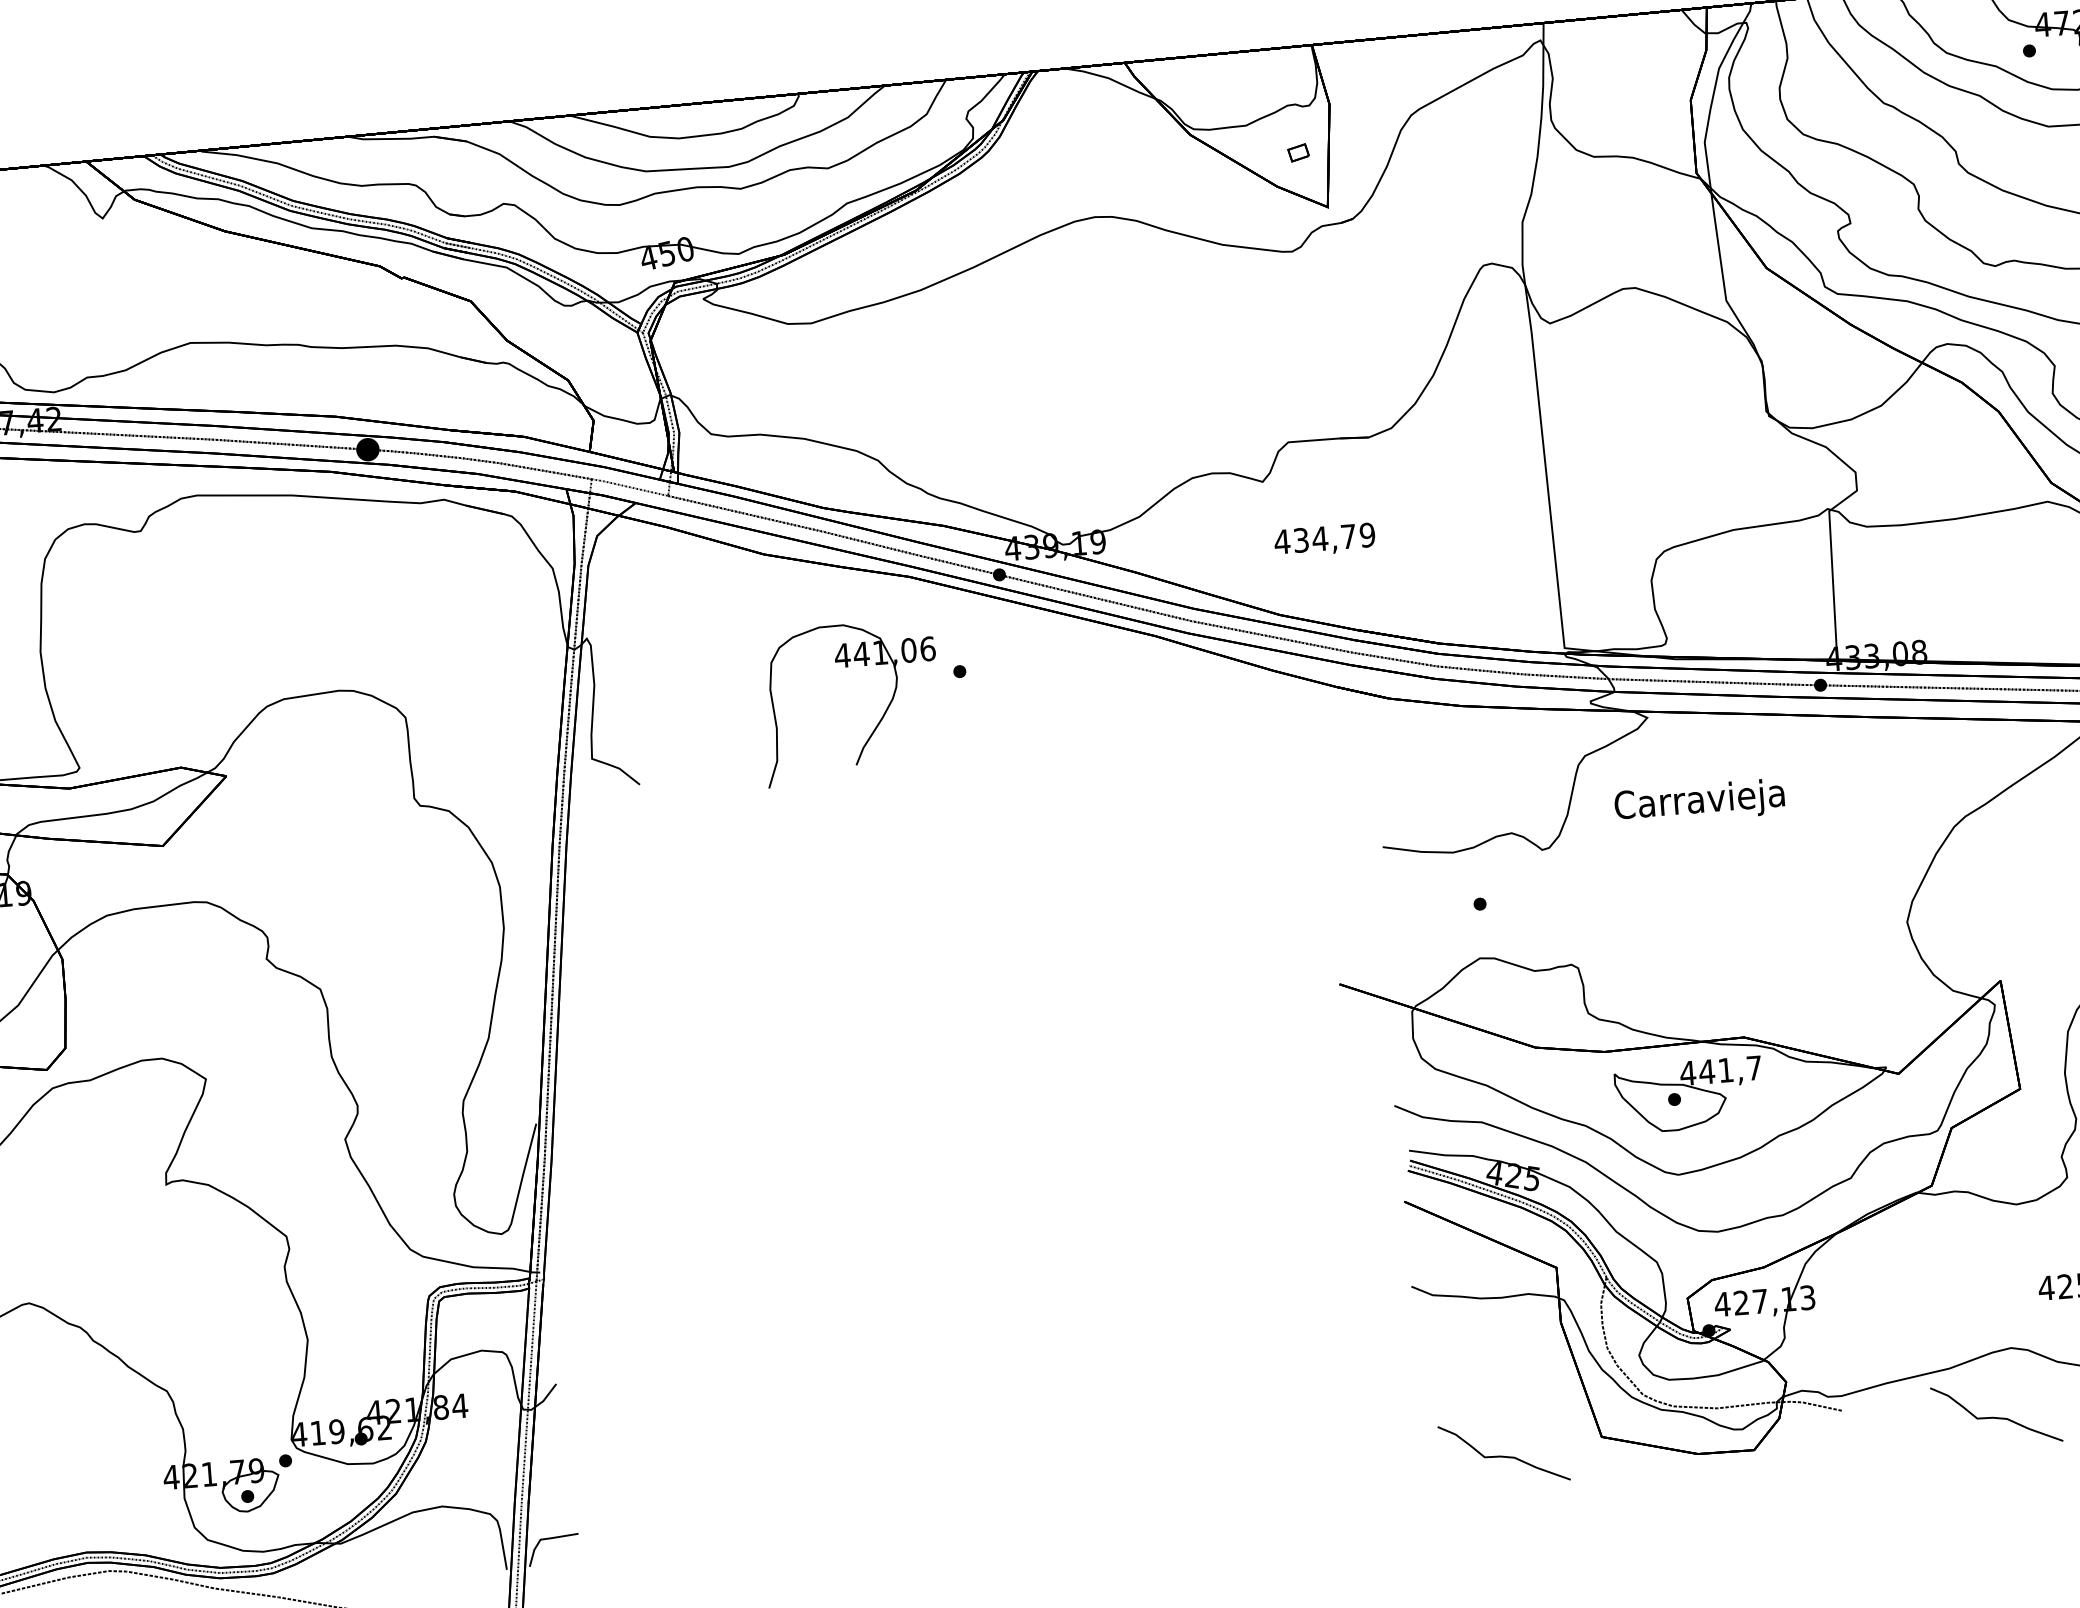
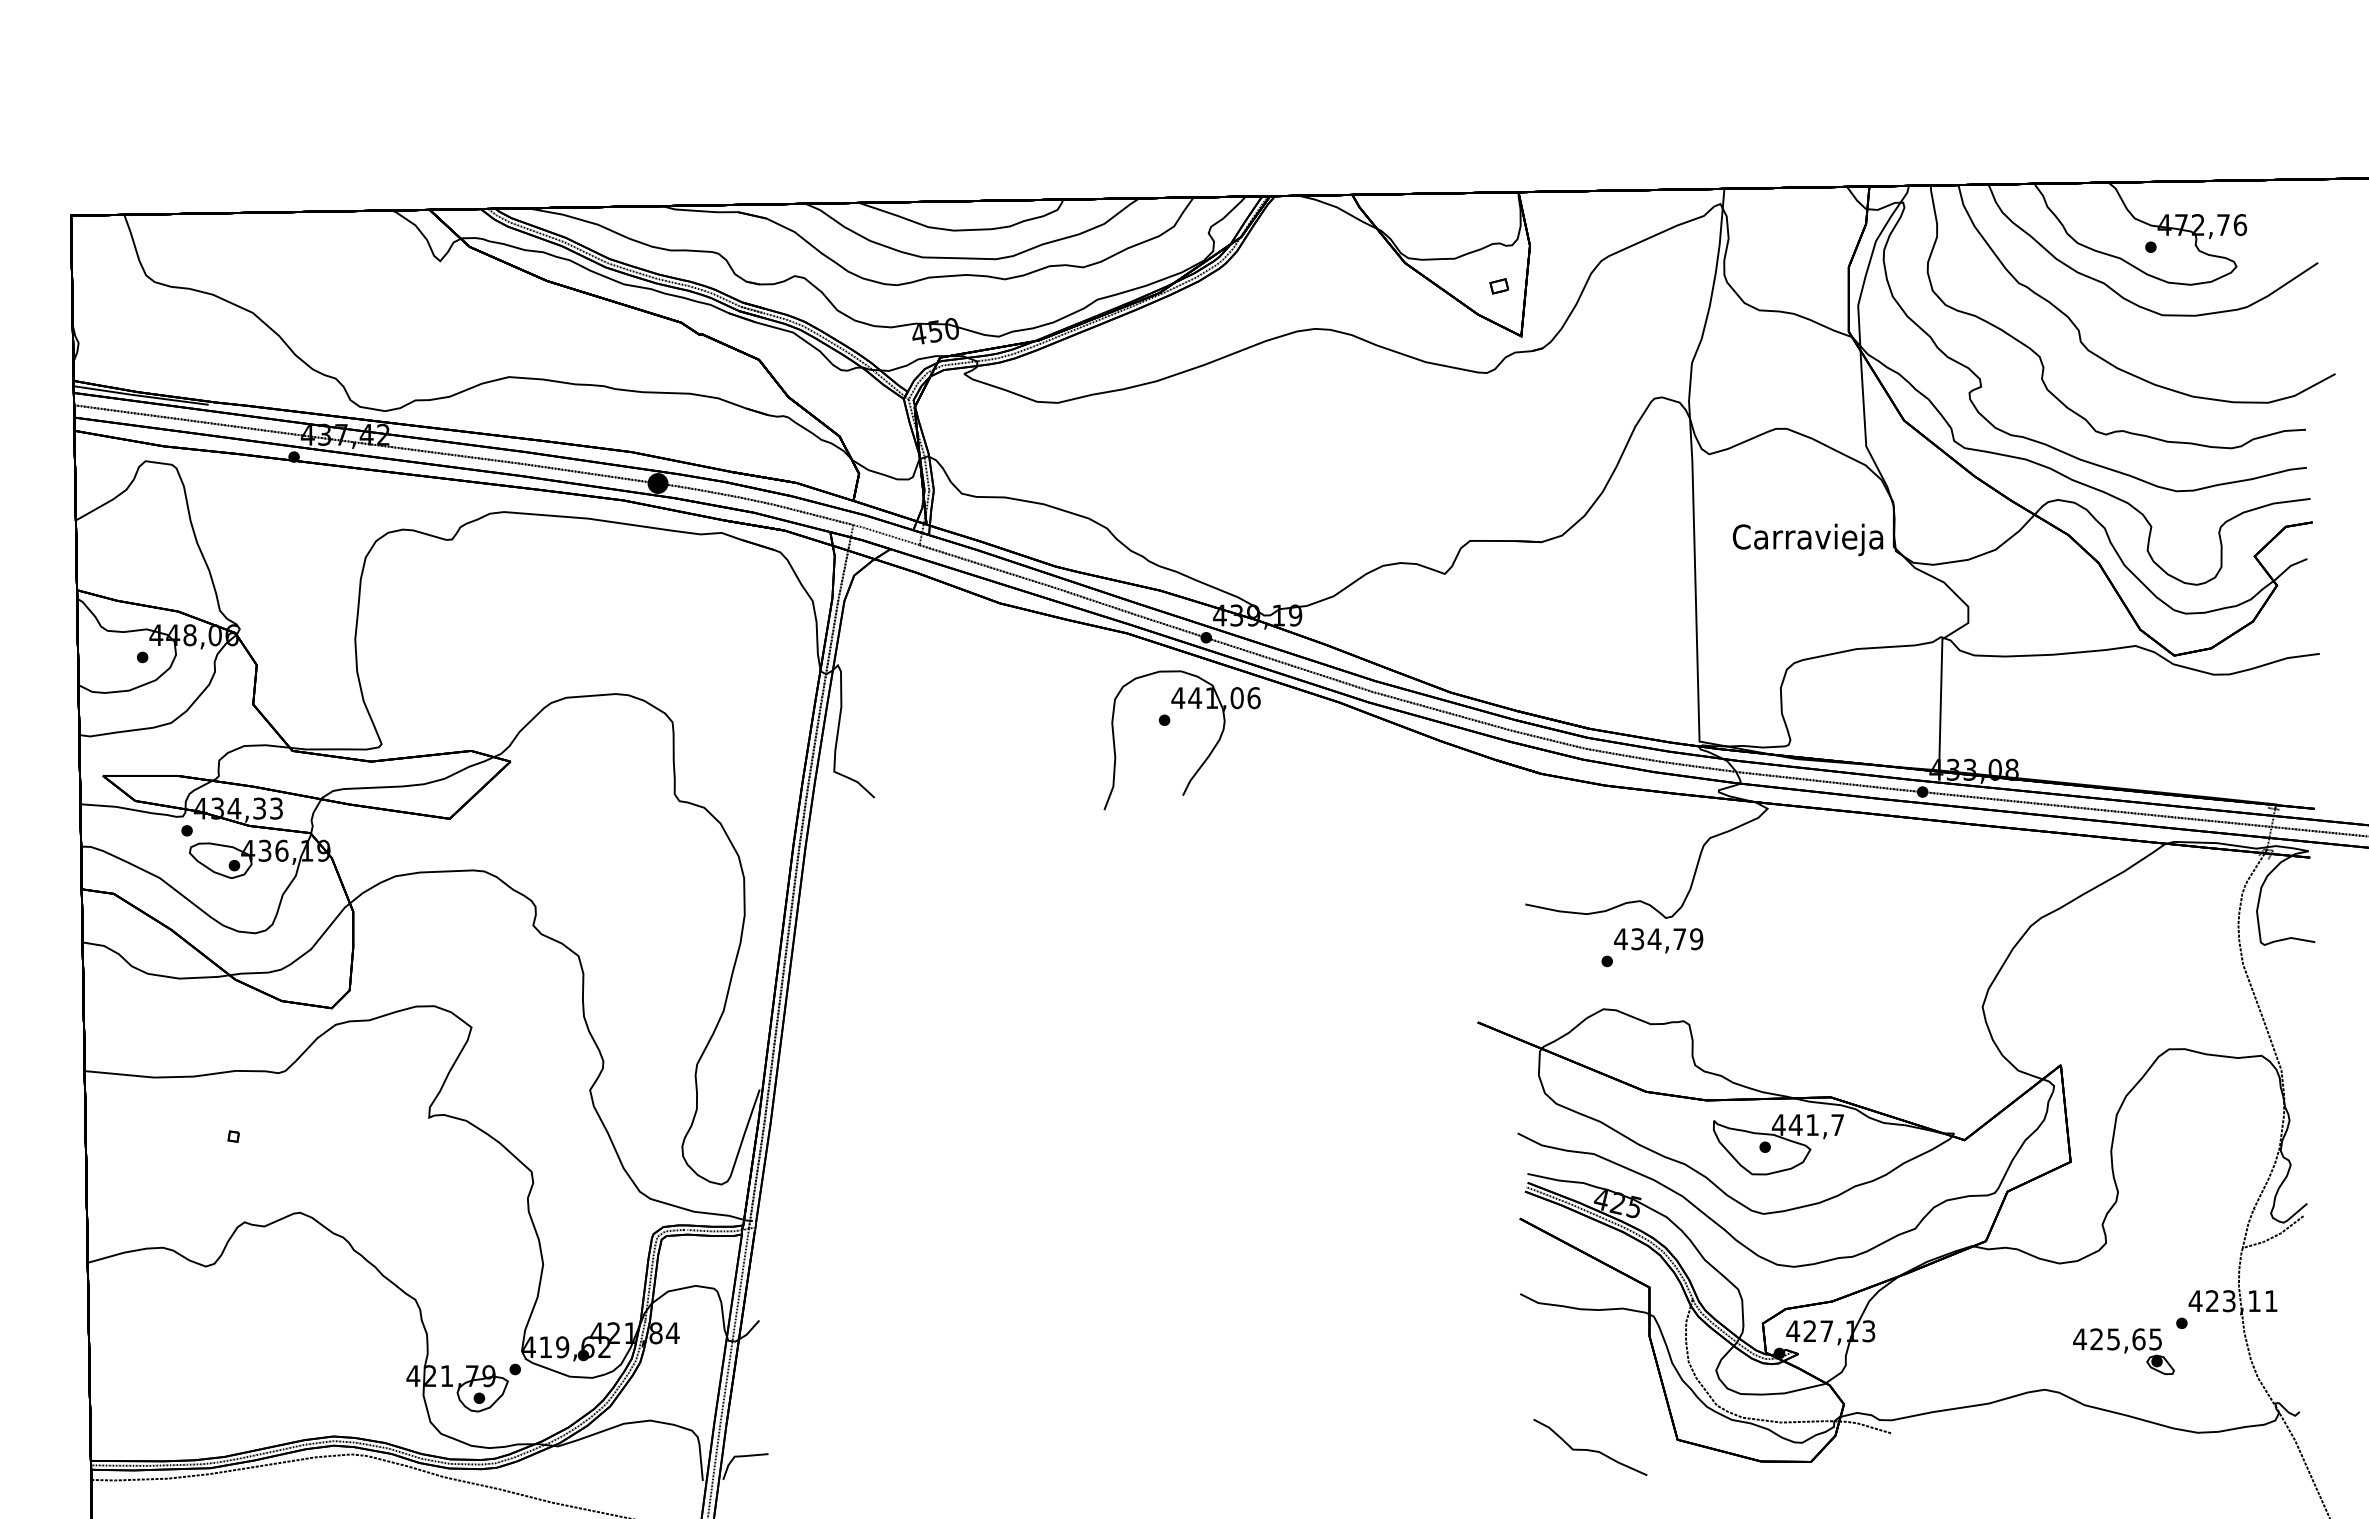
text: (1324, 539) -> (1658, 940), moved
part: (879, 720) -> (1206, 757), moved
text: (1699, 801) -> (1807, 539), moved
curve: (1997, 1416) -> (2027, 1449), removed

